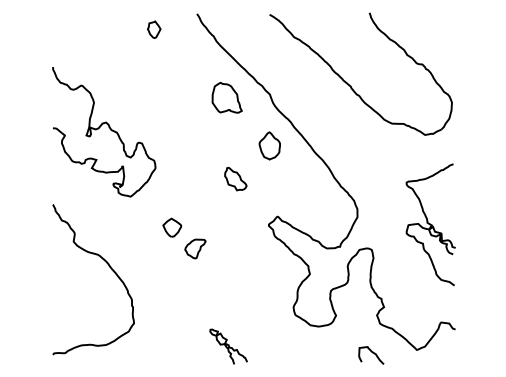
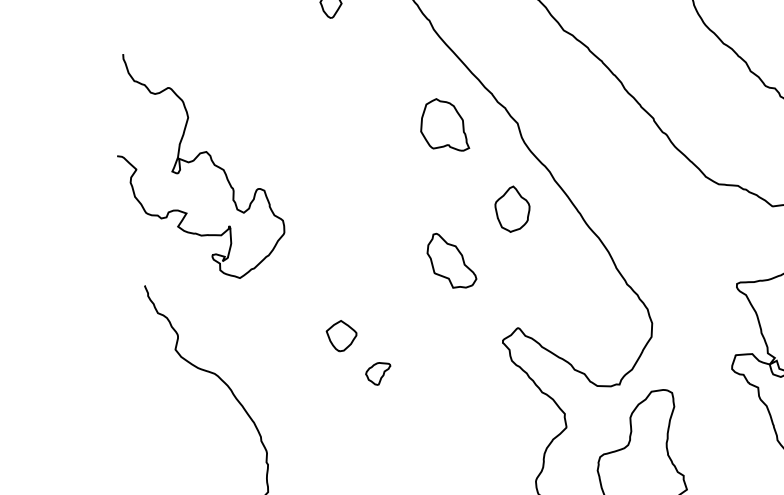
curve: (109, 129) -> (211, 163), moved
part: (235, 178) -> (451, 260), size x1.4
part: (195, 248) -> (378, 373), size x0.7

